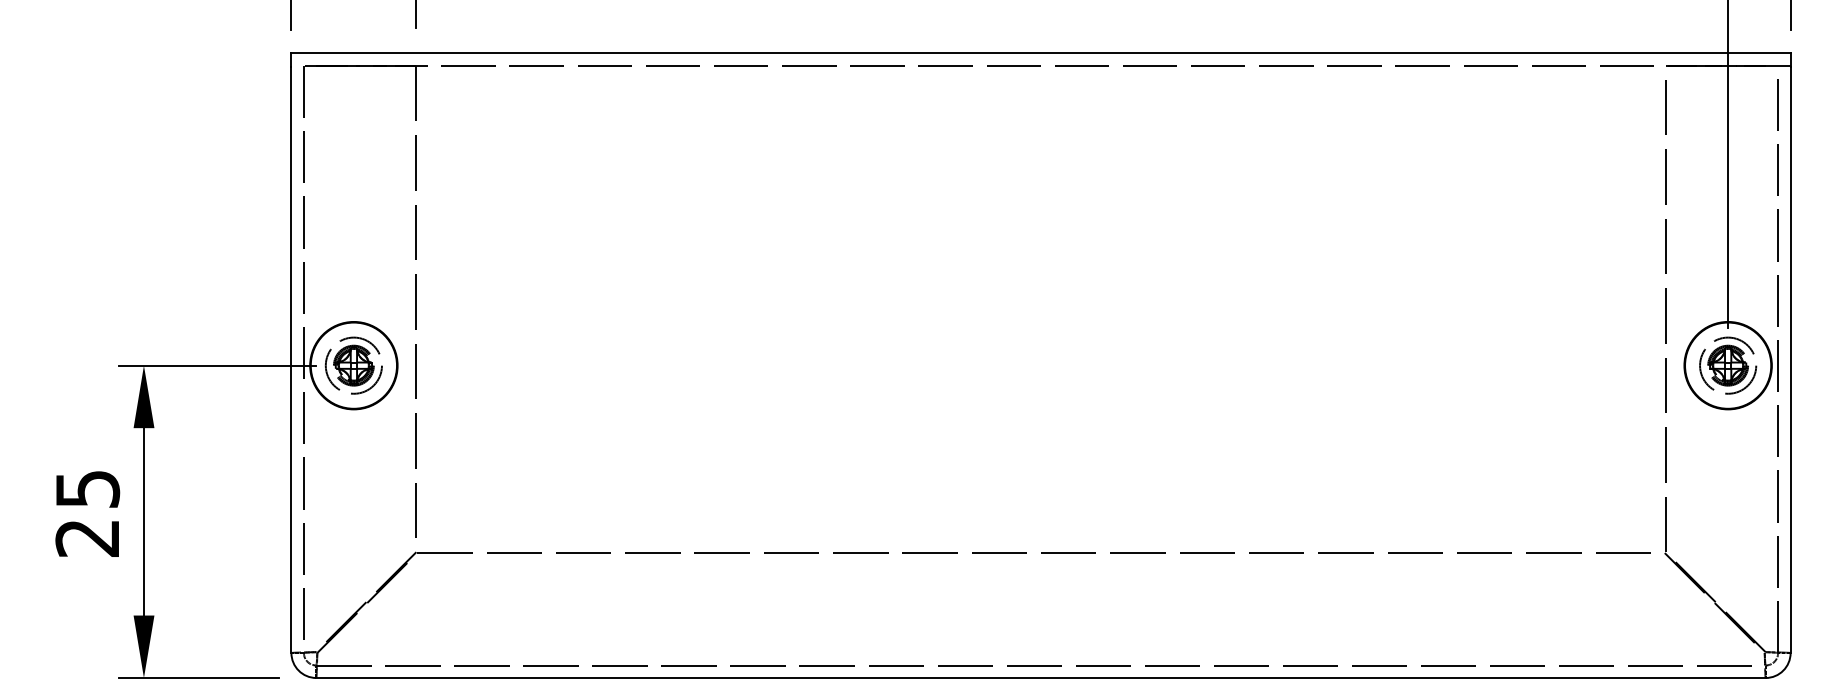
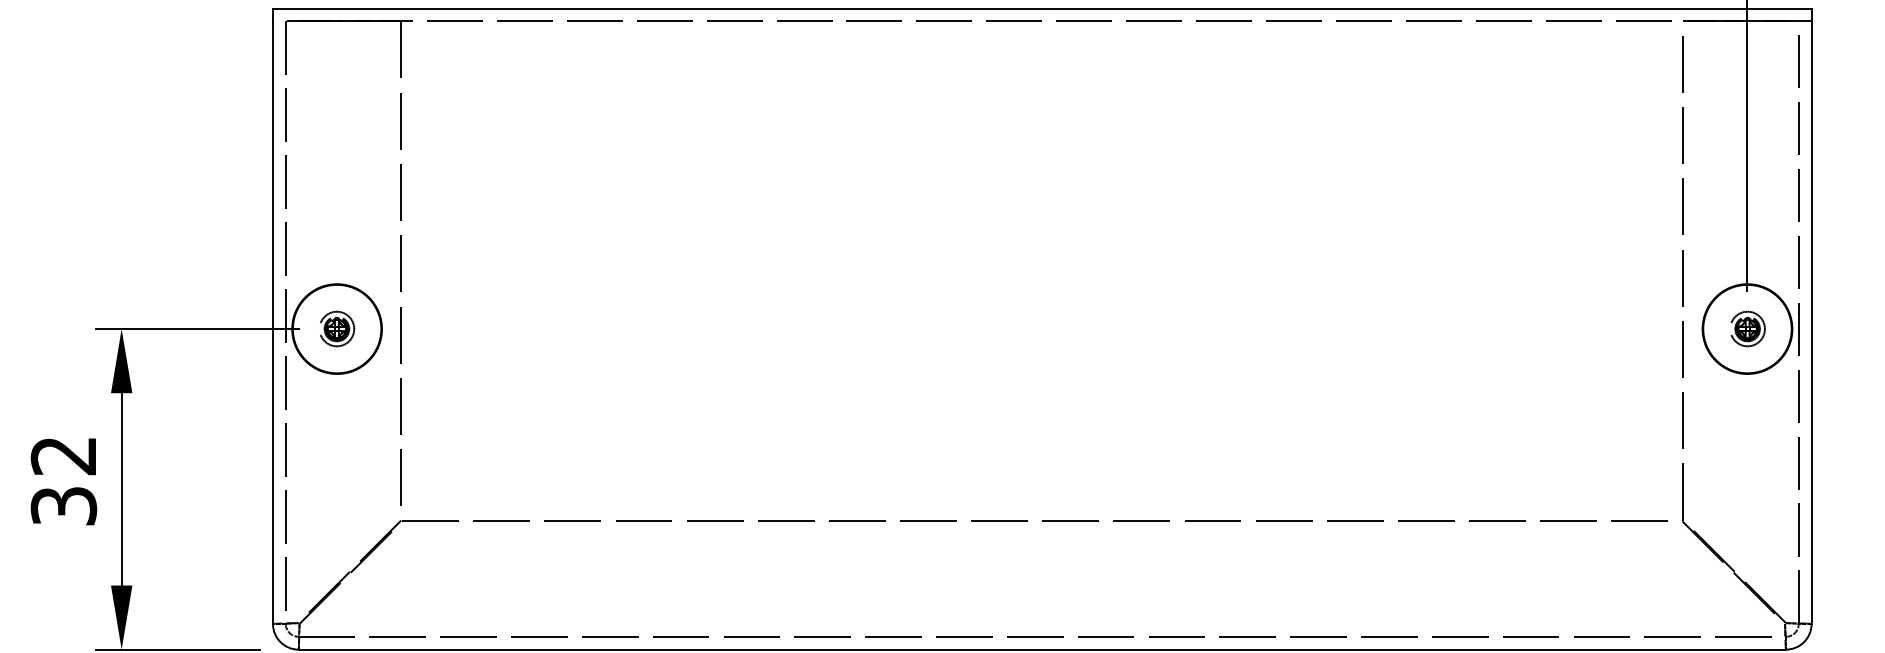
part: (353, 365) -> (336, 328), size x0.6
part: (1728, 365) -> (1747, 328), size x0.6
text: (87, 513) -> (63, 480), 25 -> 32

